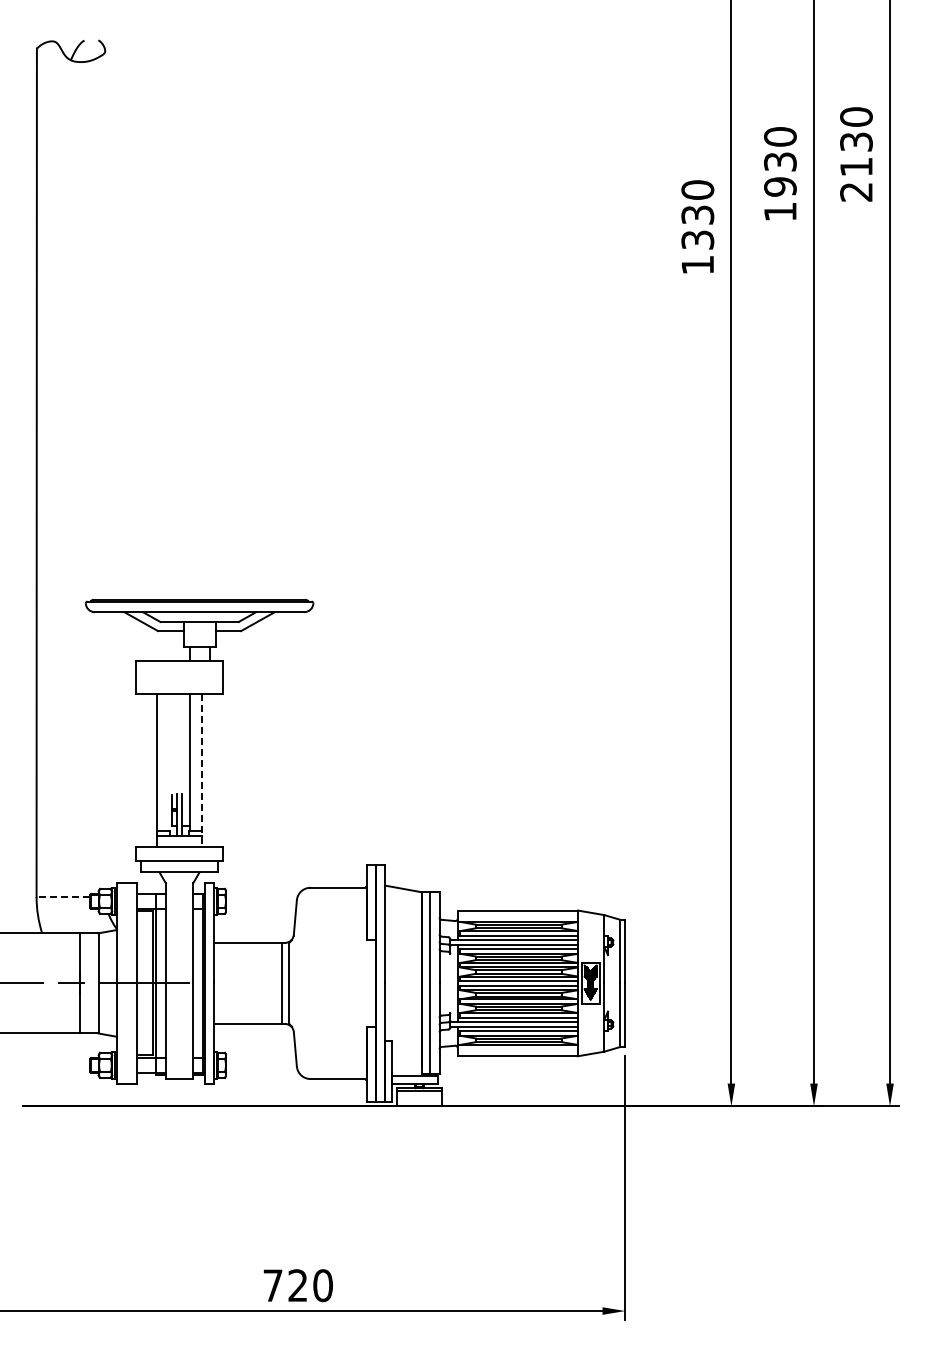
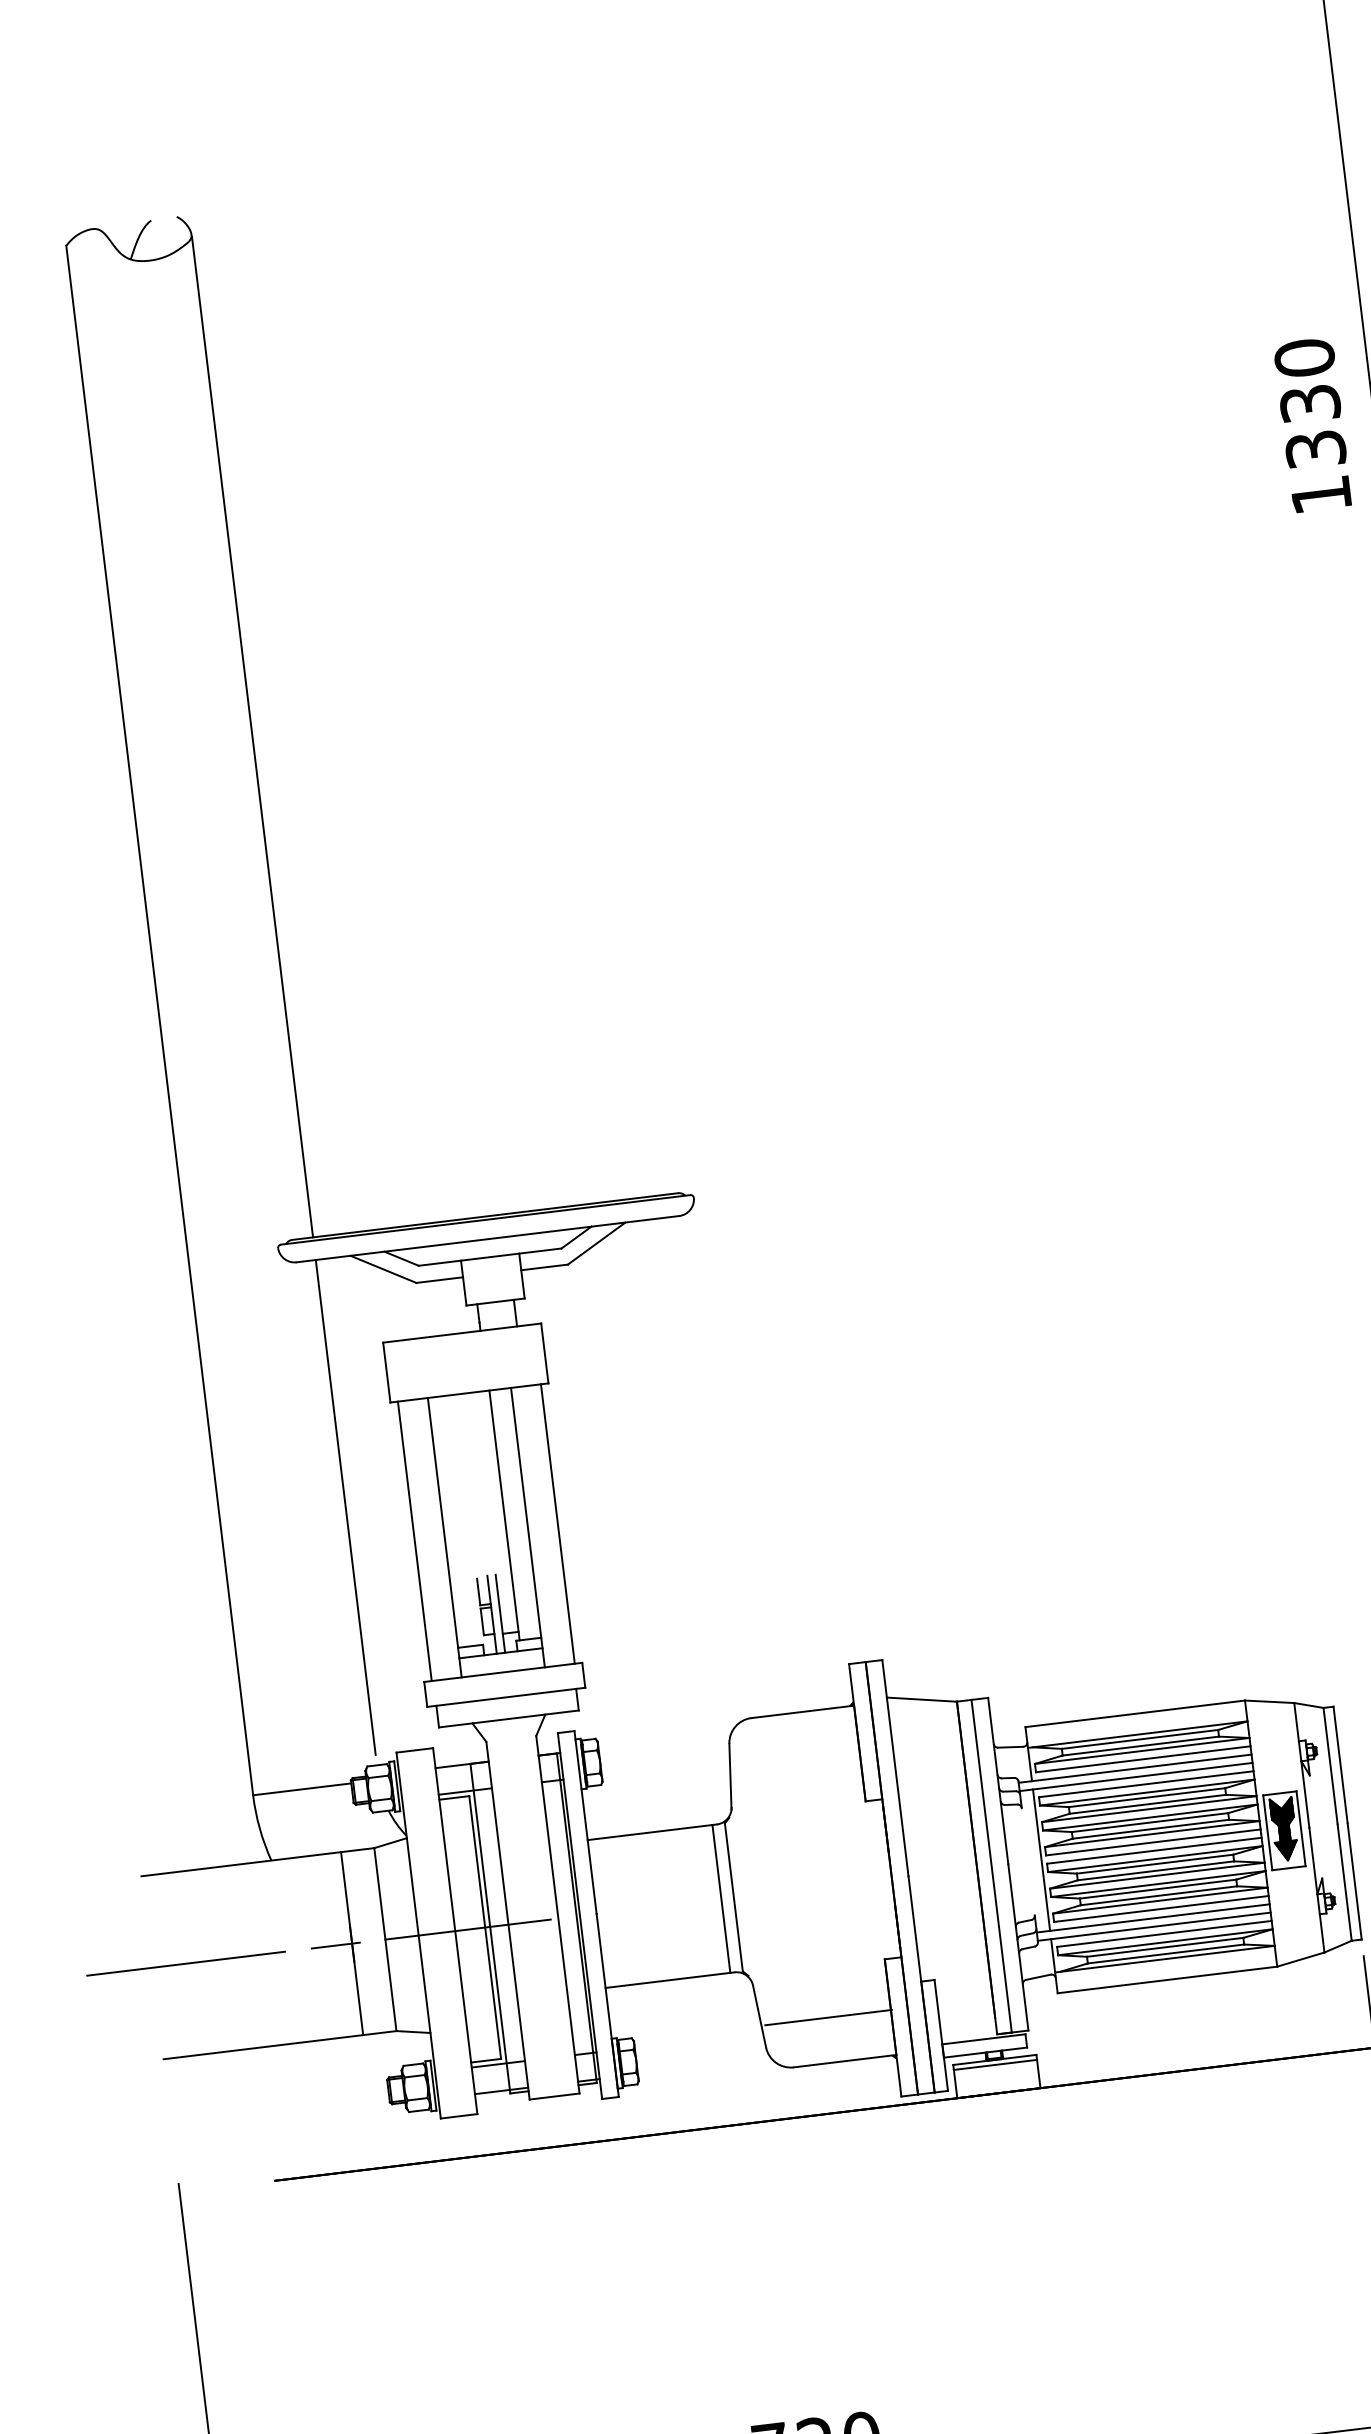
line: (105, 325) -> (252, 736), added
line: (105, 747) -> (346, 1507), added
line: (140, 769) -> (414, 1539), added
line: (218, 769) -> (557, 1522), added
line: (202, 770) -> (528, 1527), dashed -> solid
line: (63, 896) -> (302, 1788), dashed -> solid
line: (332, 1054) -> (828, 2017), added

